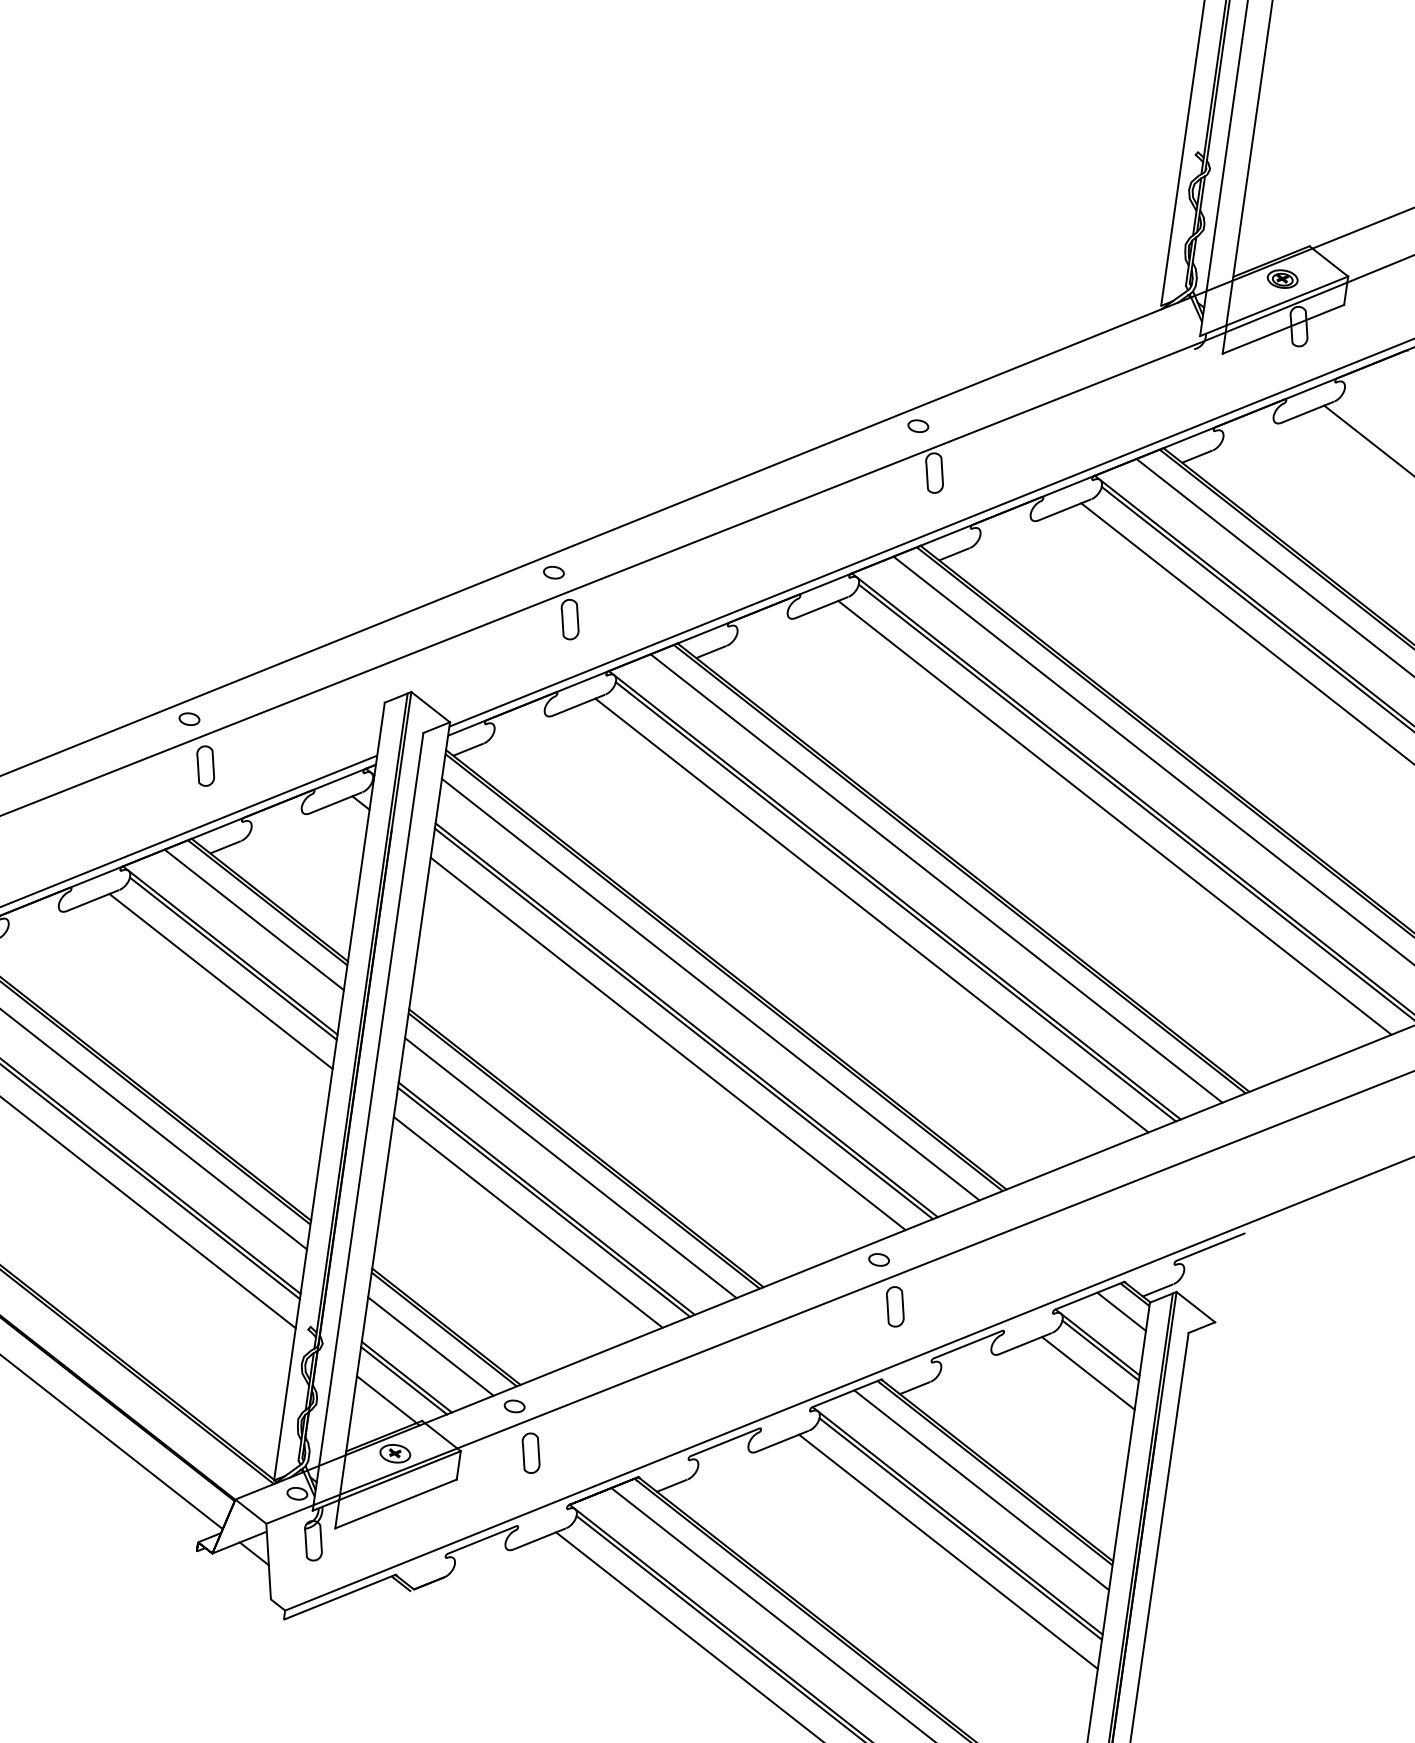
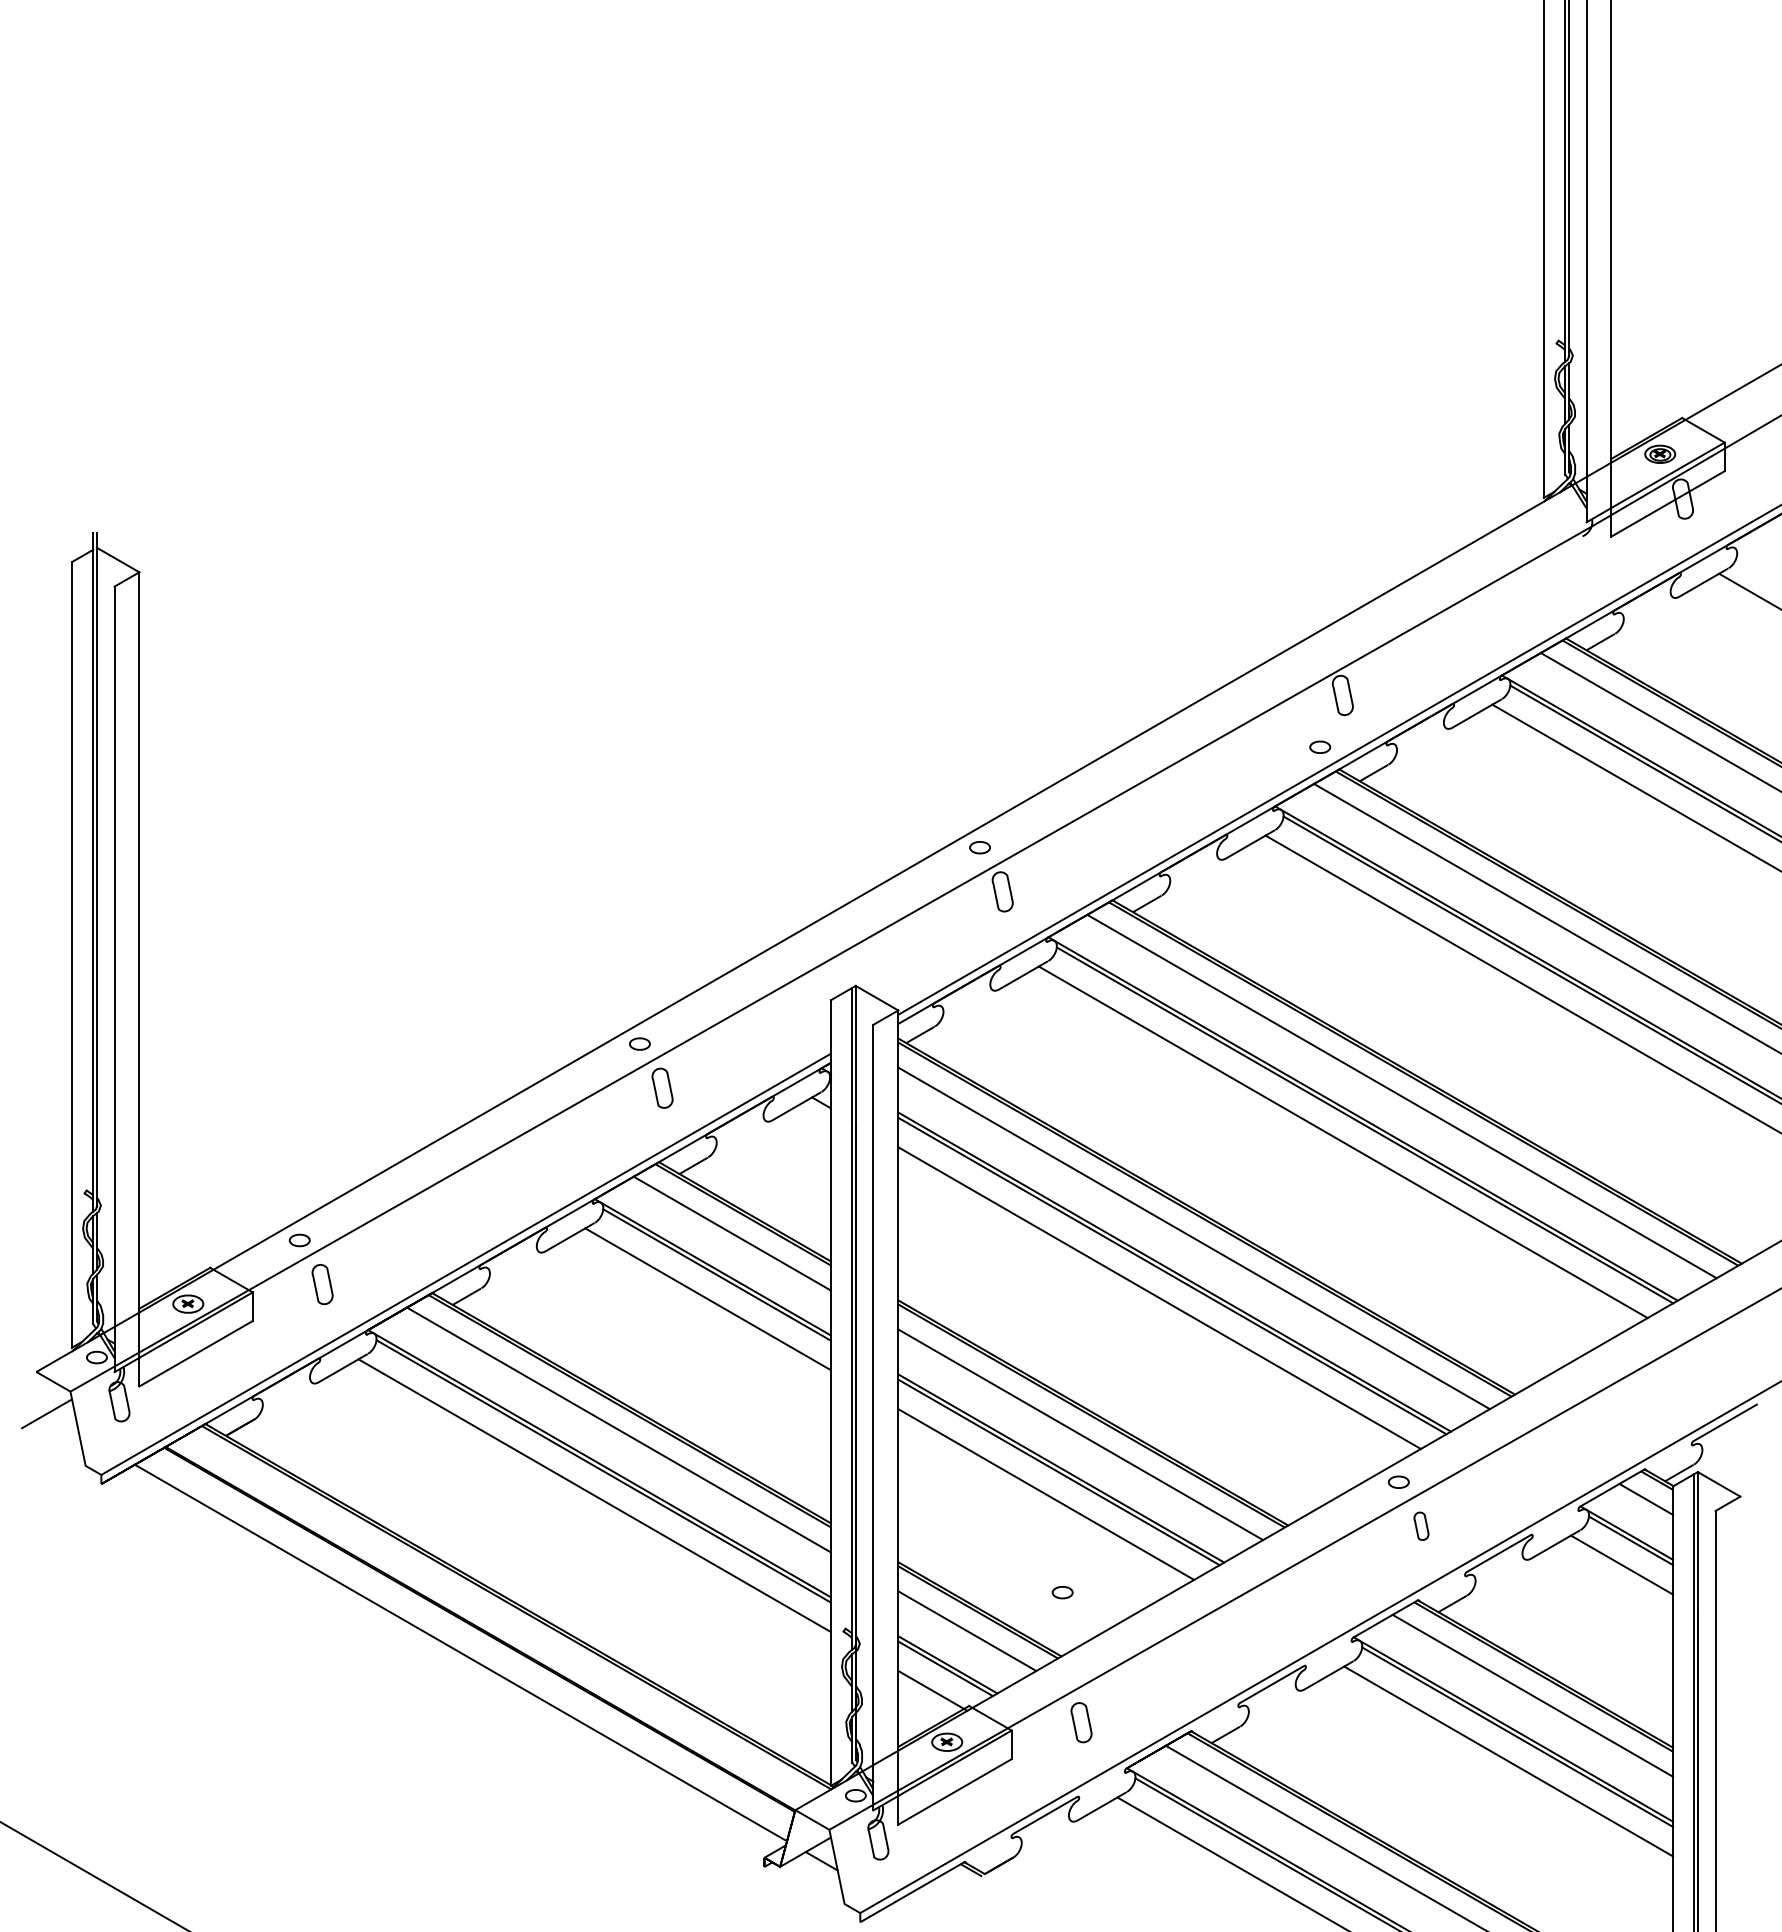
part: (918, 425) -> (1320, 746), moved
part: (895, 1305) -> (1421, 1525), size x0.7
part: (514, 1406) -> (1062, 1592), moved

